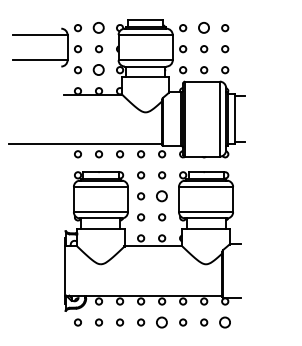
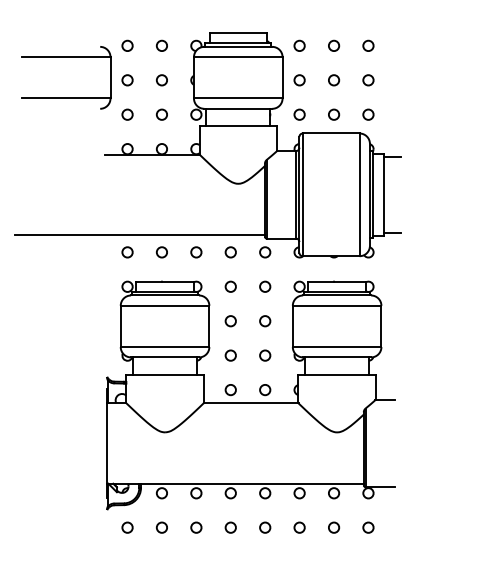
circle: (99, 28) -> (162, 46), size x0.62
circle: (204, 28) -> (334, 46), size x0.62
circle: (99, 70) -> (162, 115), size x0.62
circle: (162, 196) -> (265, 321), size x0.62
circle: (162, 322) -> (265, 527), size x0.62
circle: (225, 322) -> (368, 527), size x0.62

